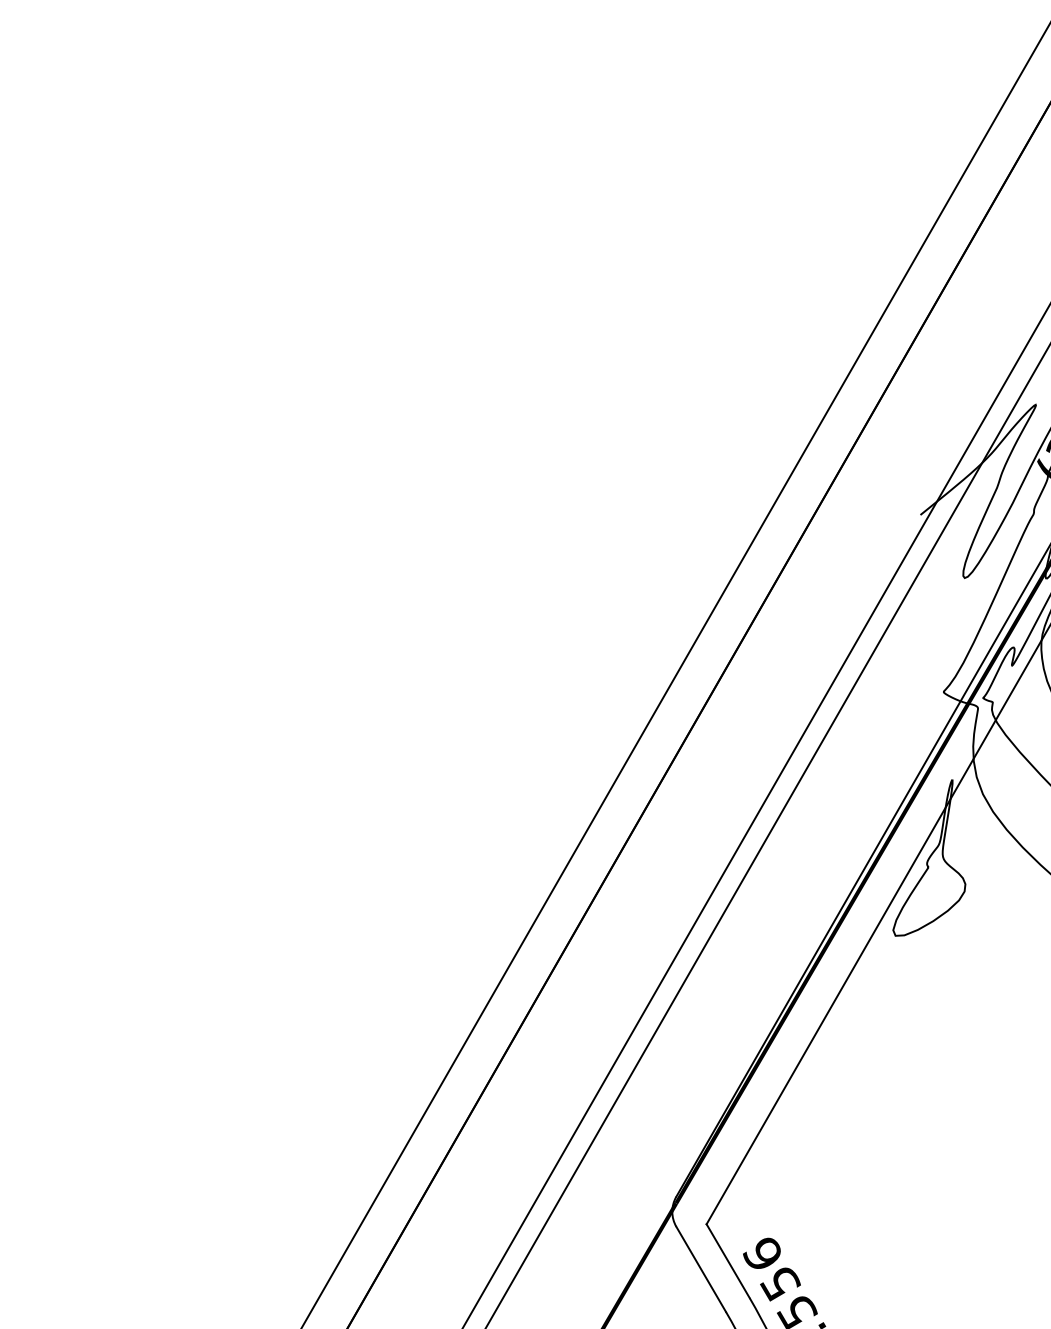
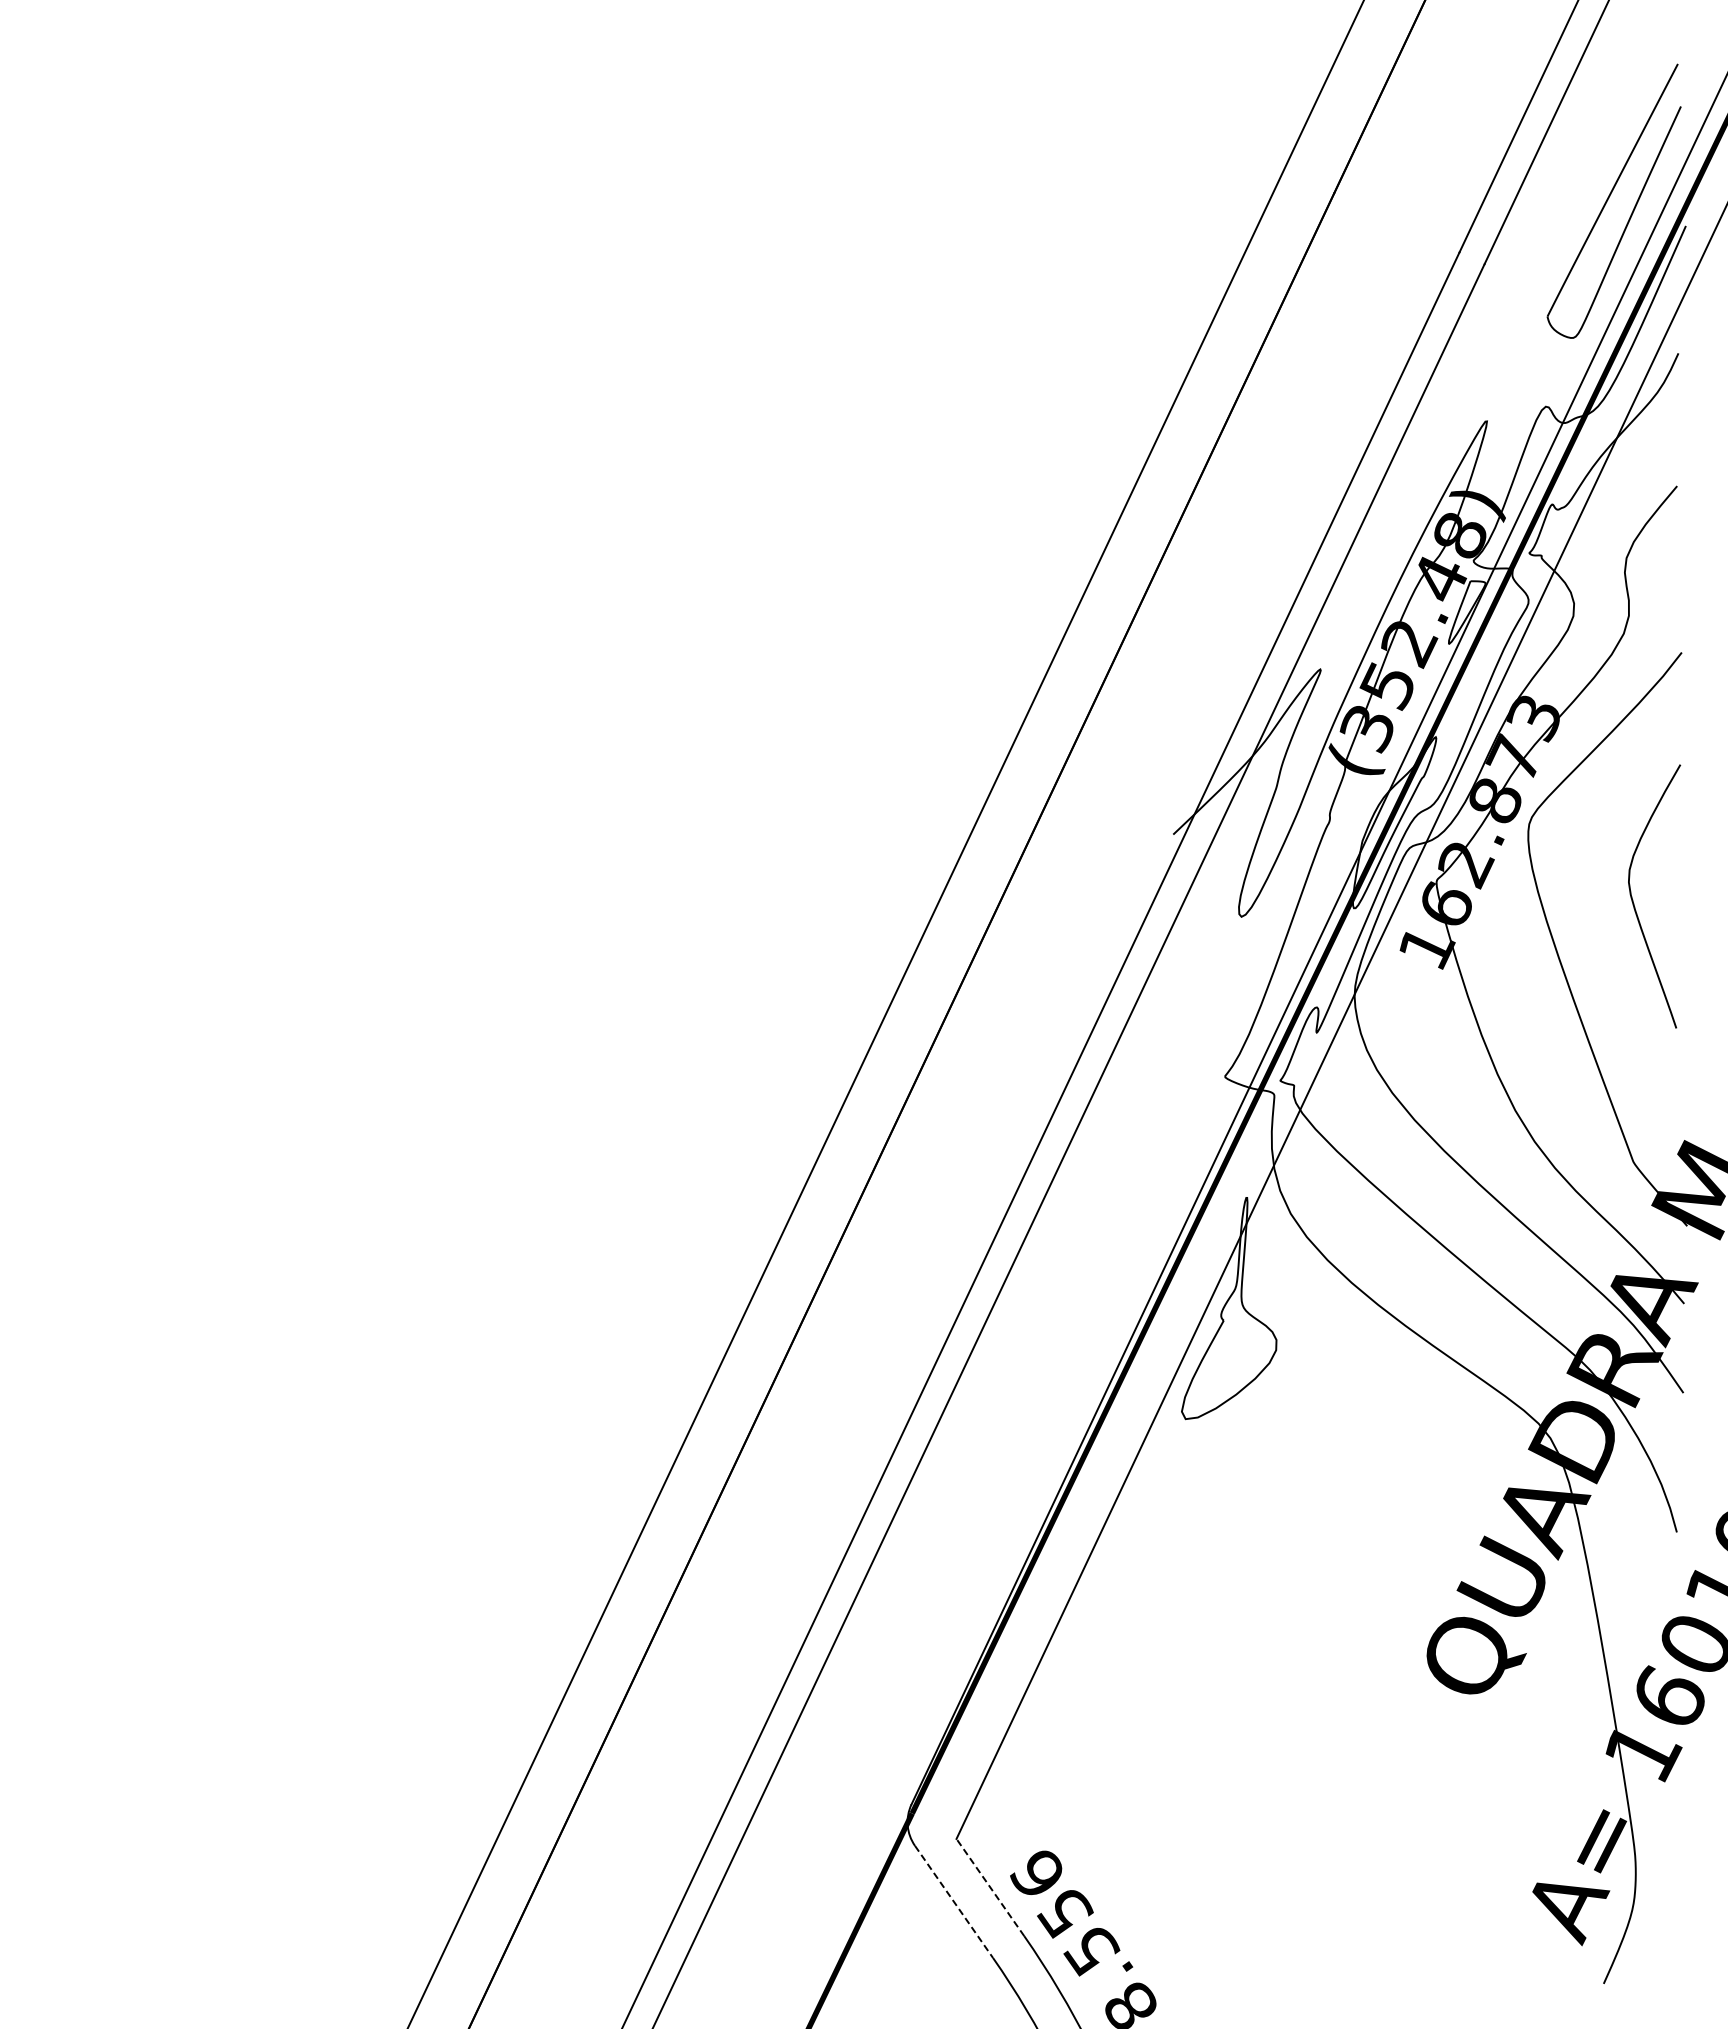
line: (728, 1261) -> (990, 1887), solid -> dashed
line: (701, 1269) -> (954, 1902), solid -> dashed

